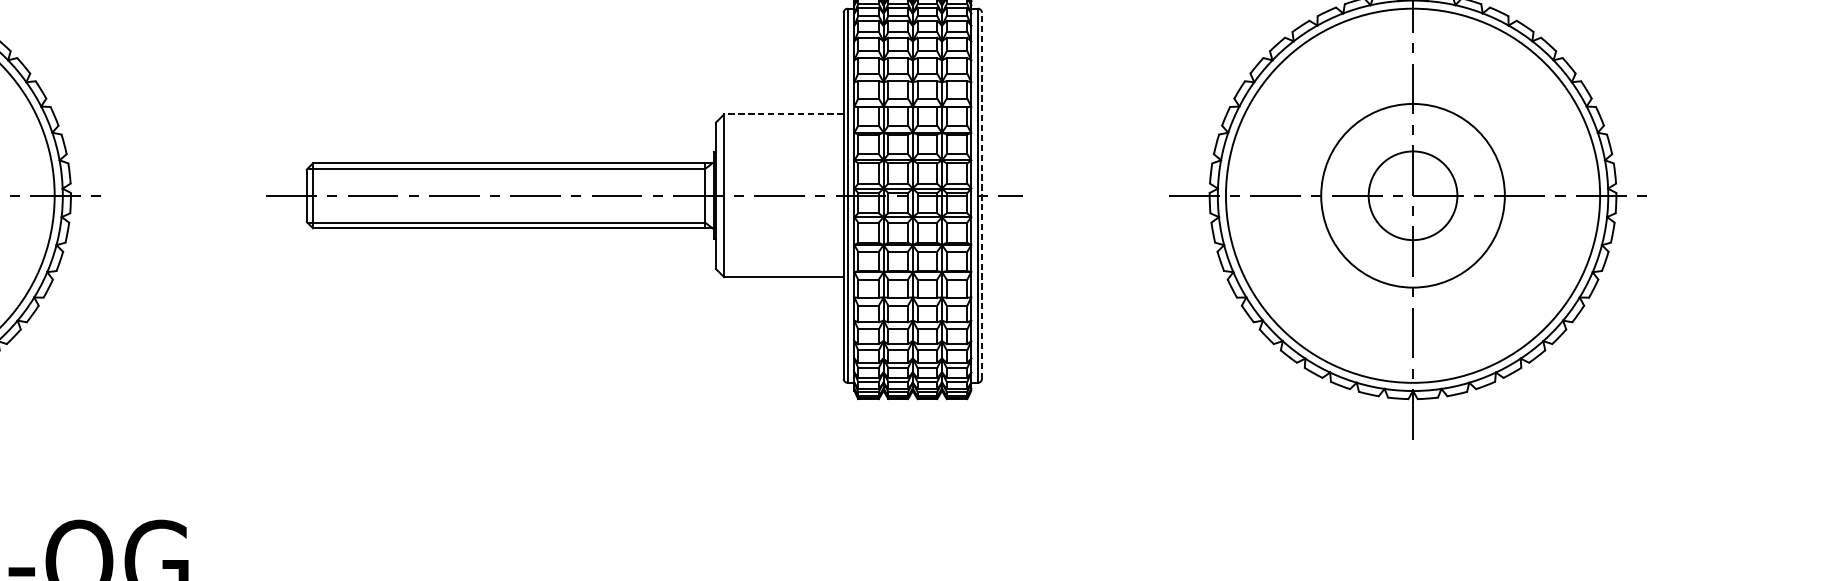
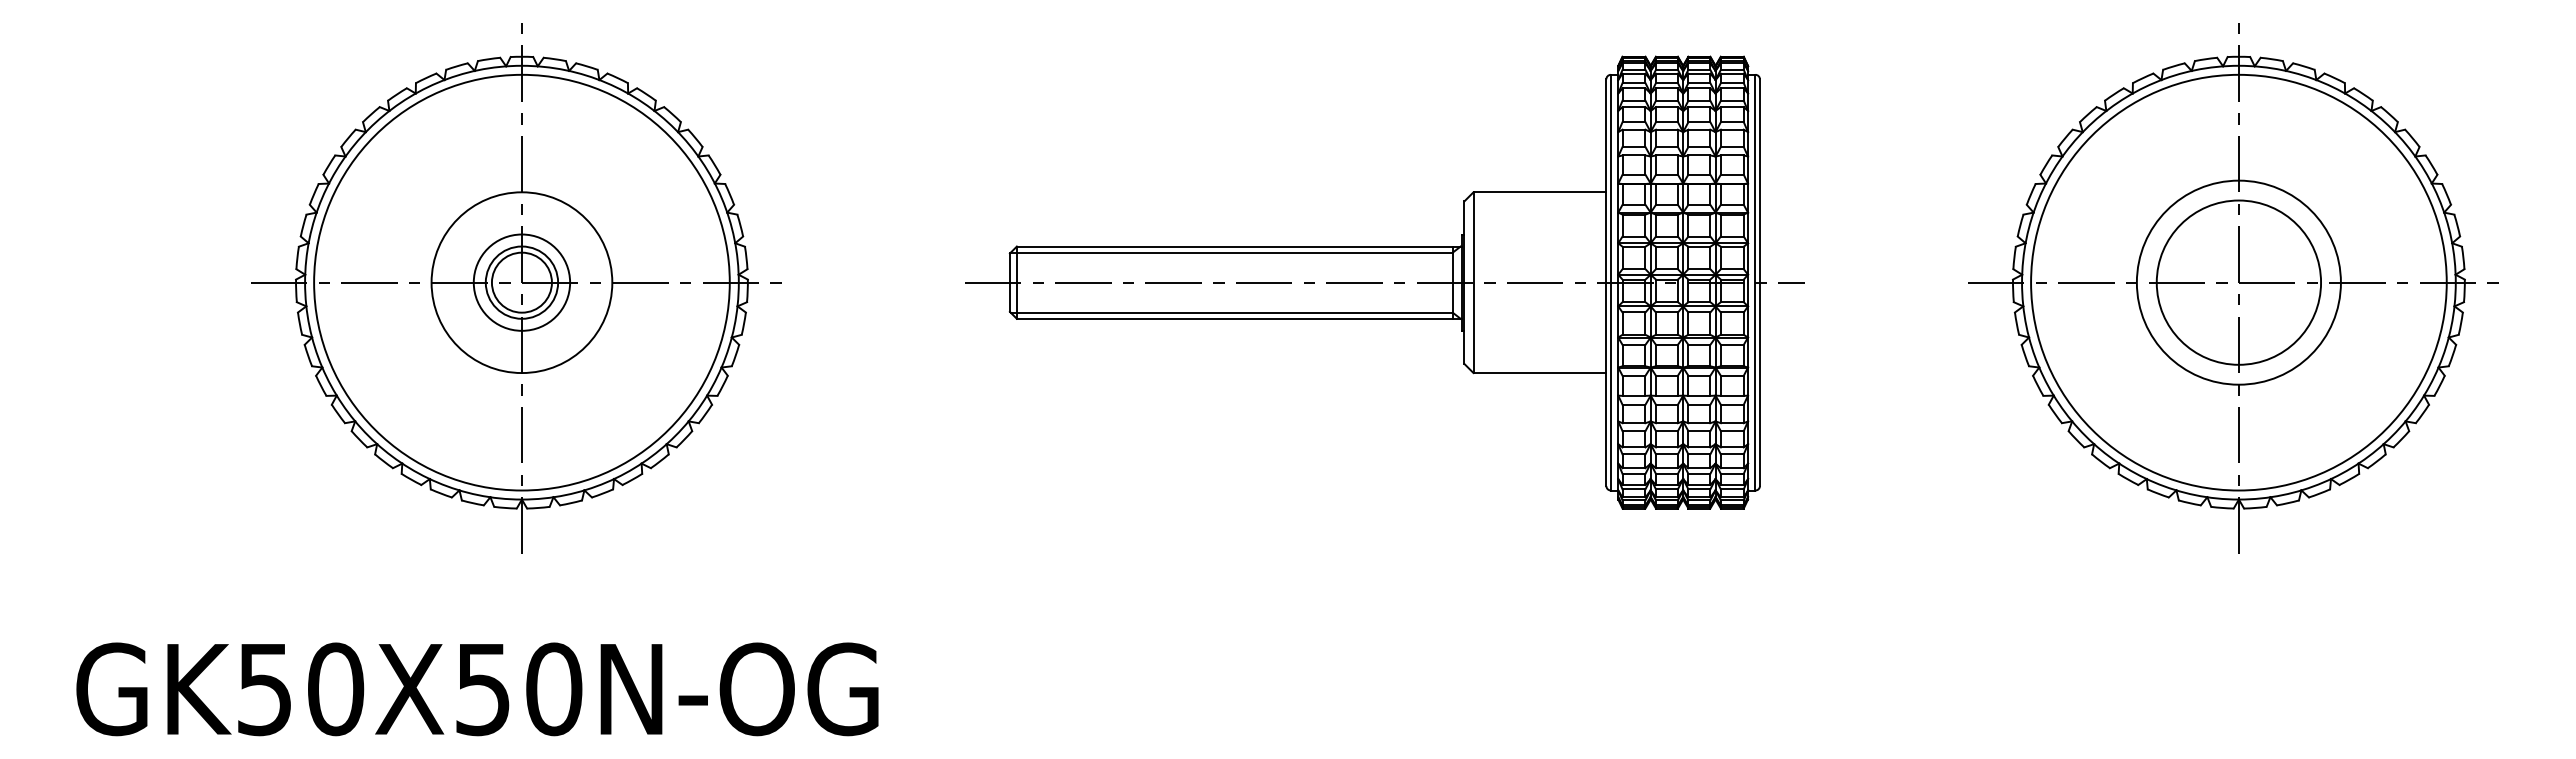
line: (783, 114) -> (1539, 192), dashed -> solid
line: (981, 195) -> (1759, 282), dashed -> solid
circle: (1412, 195) -> (2238, 282), size x1.67

